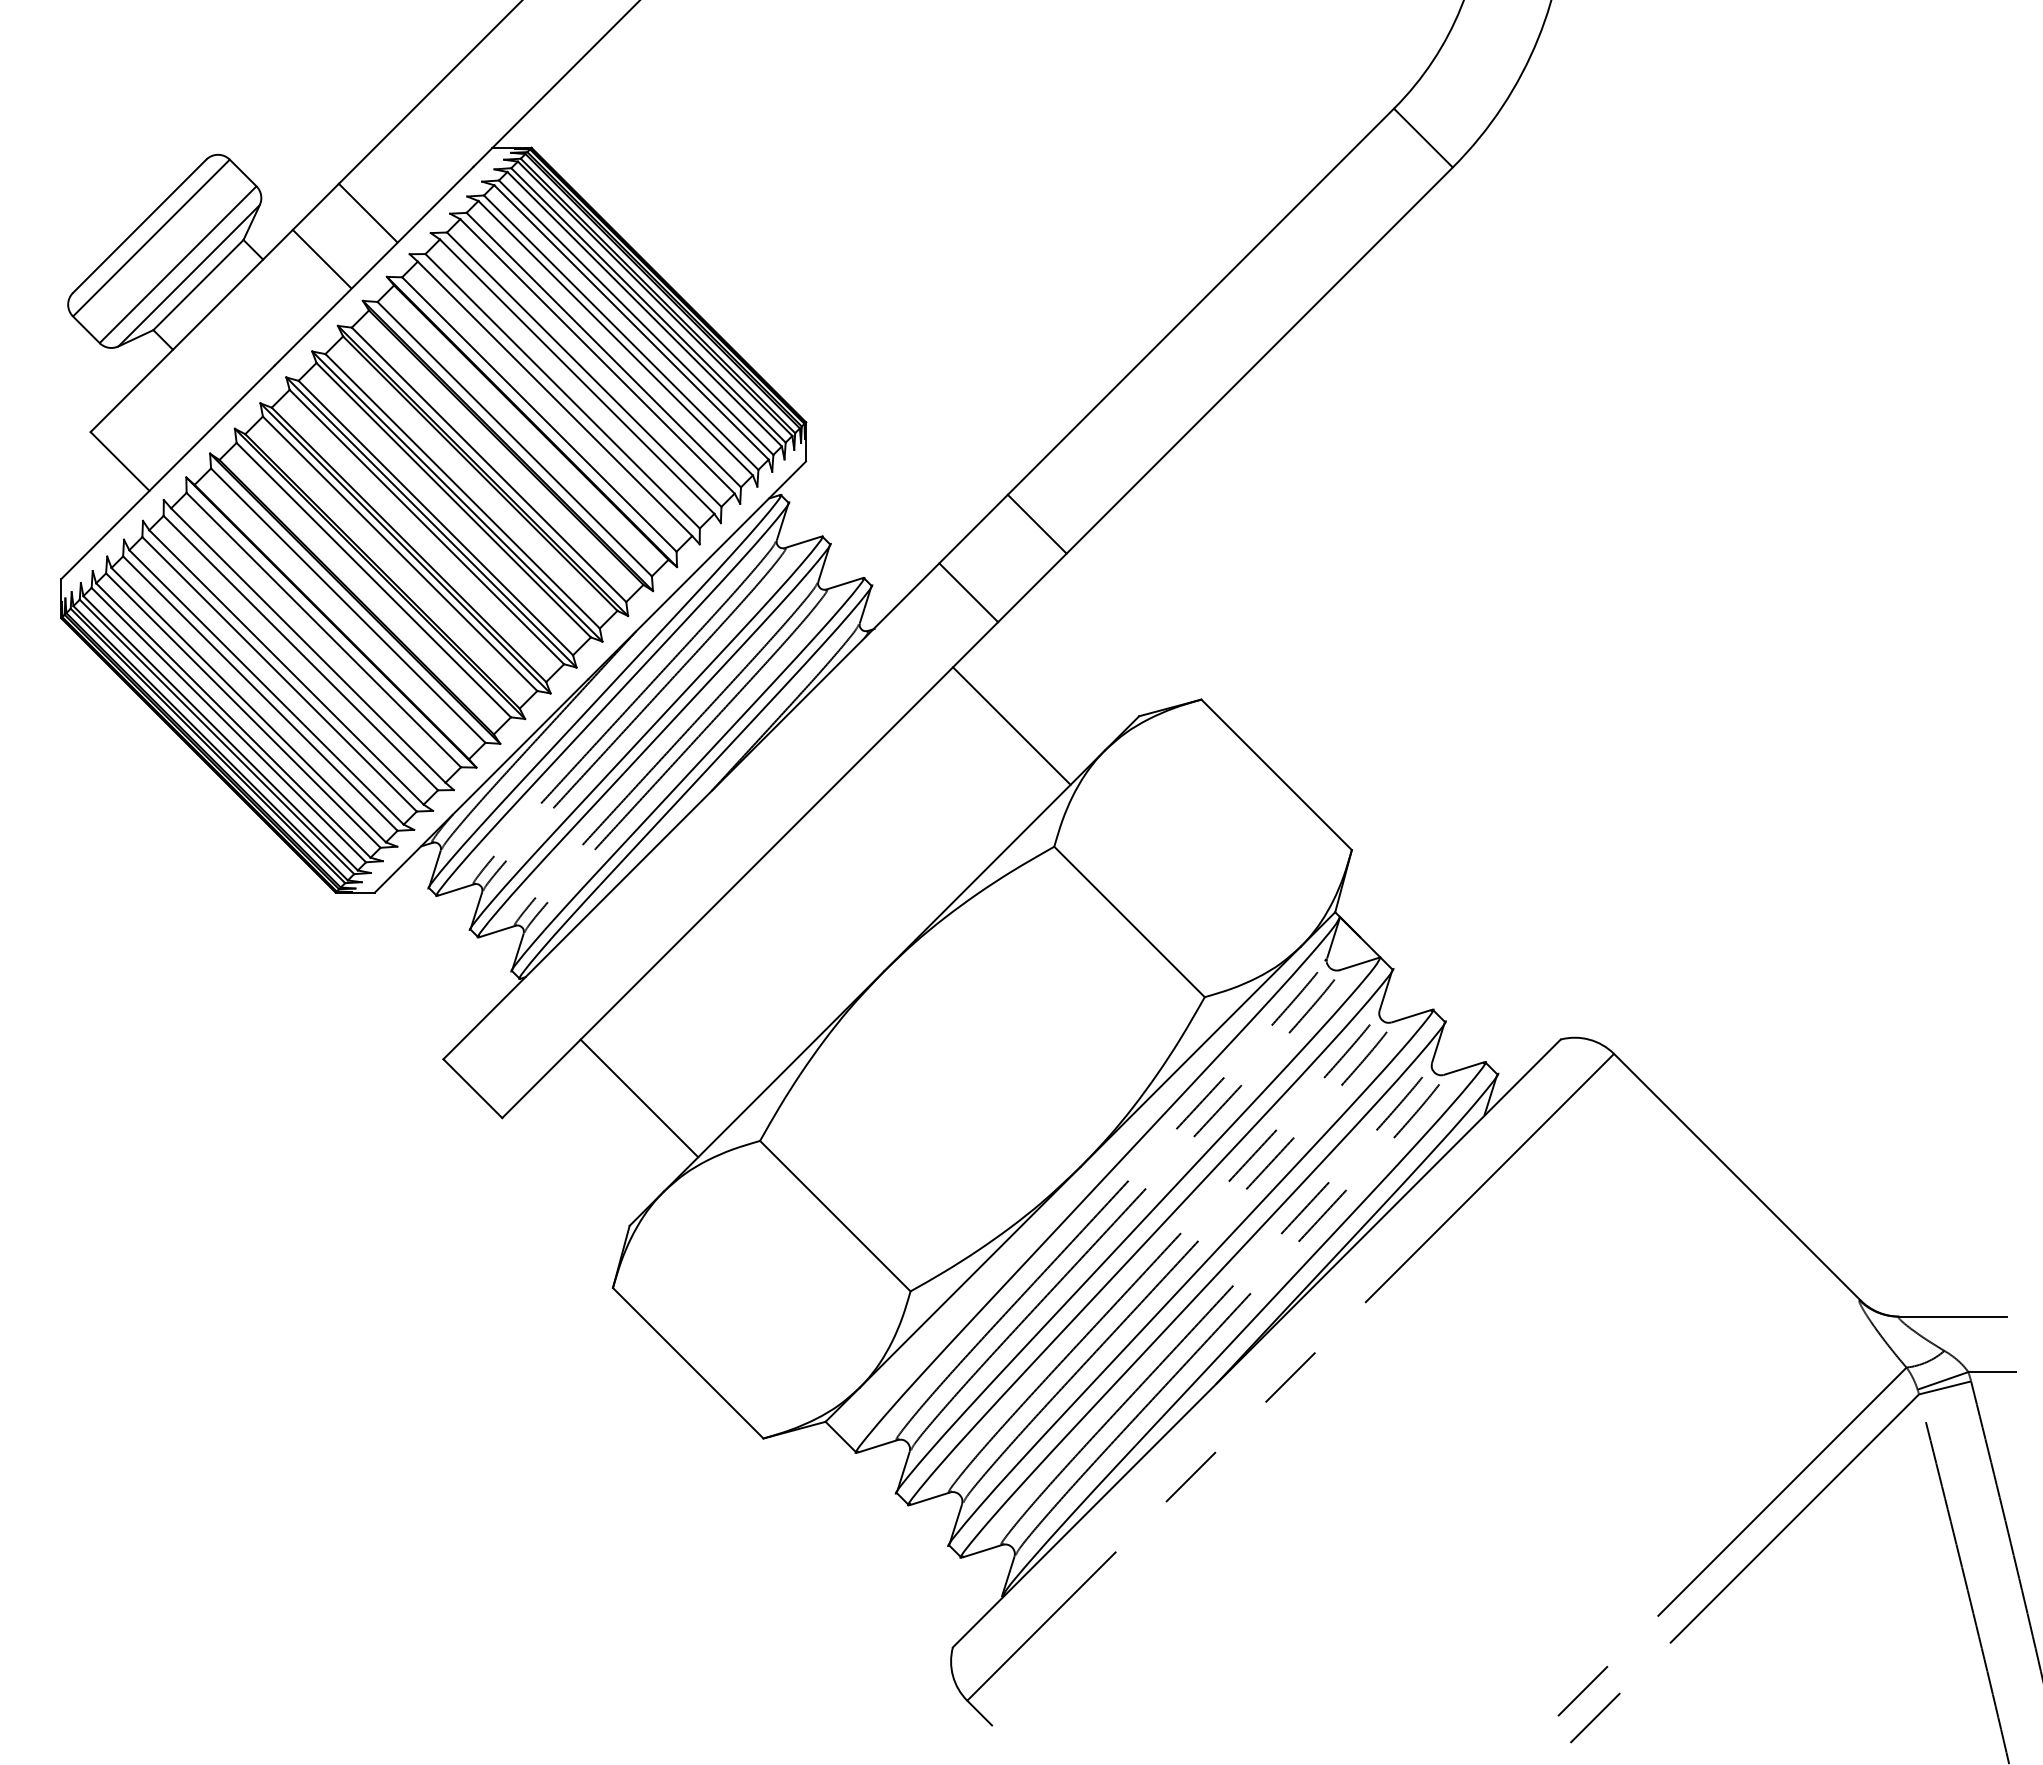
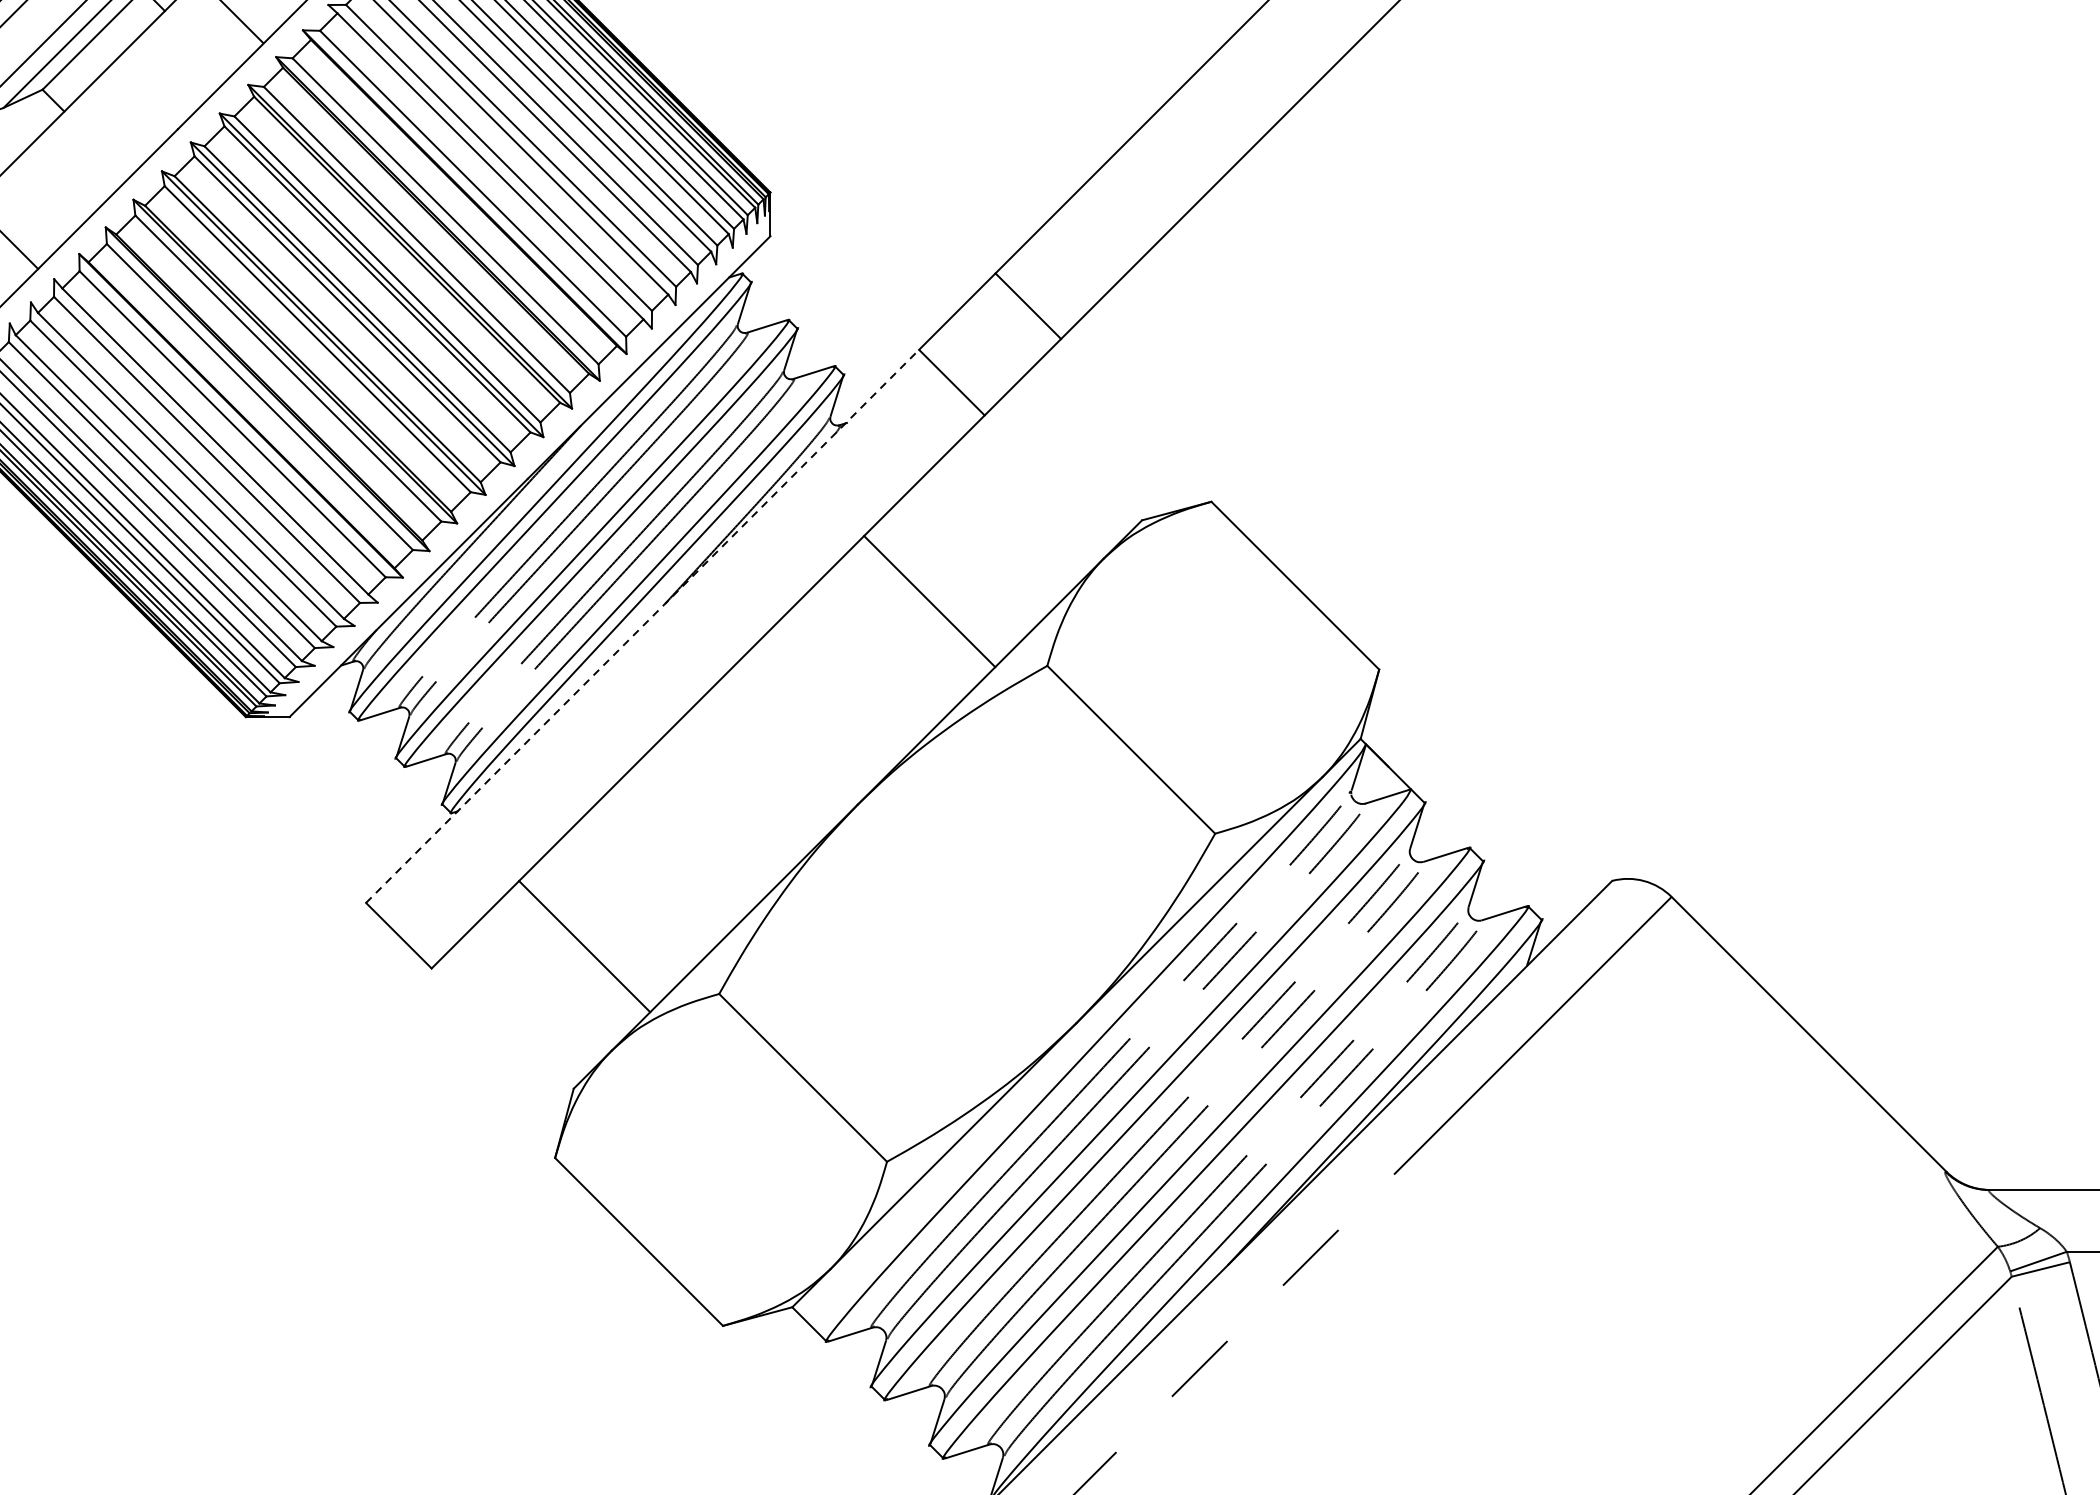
line: (1011, 725) -> (929, 600), moved
line: (691, 811) -> (642, 626), solid -> dashed

